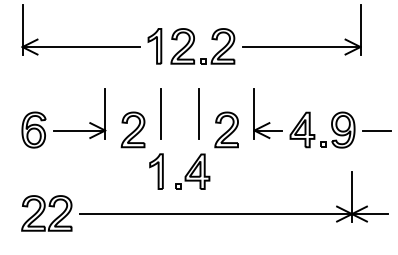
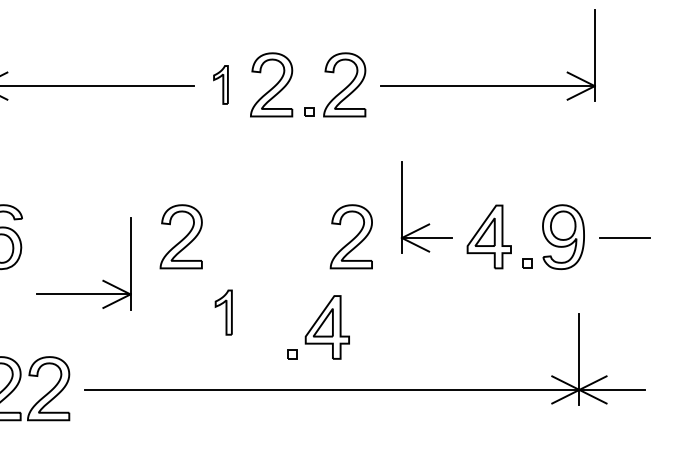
part: (154, 46) -> (220, 85), size x0.6
line: (160, 113) -> (231, 206), removed
line: (198, 113) -> (300, 206), removed
part: (89, 122) -> (101, 279), moved
part: (156, 171) -> (223, 312), size x0.7
part: (192, 171) -> (318, 327), moved

